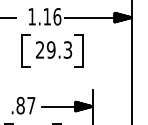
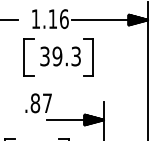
text: (40, 49) -> (45, 55), 29.3 -> 39.3
text: (23, 105) -> (38, 103), moved

